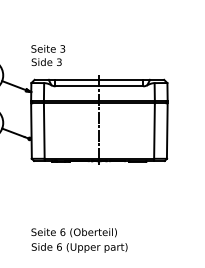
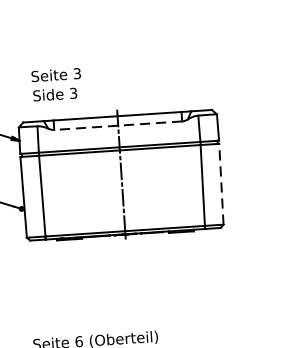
text: (48, 55) -> (57, 84), moved
line: (99, 86) -> (118, 125), solid -> dashed
line: (167, 131) -> (221, 184), solid -> dashed

